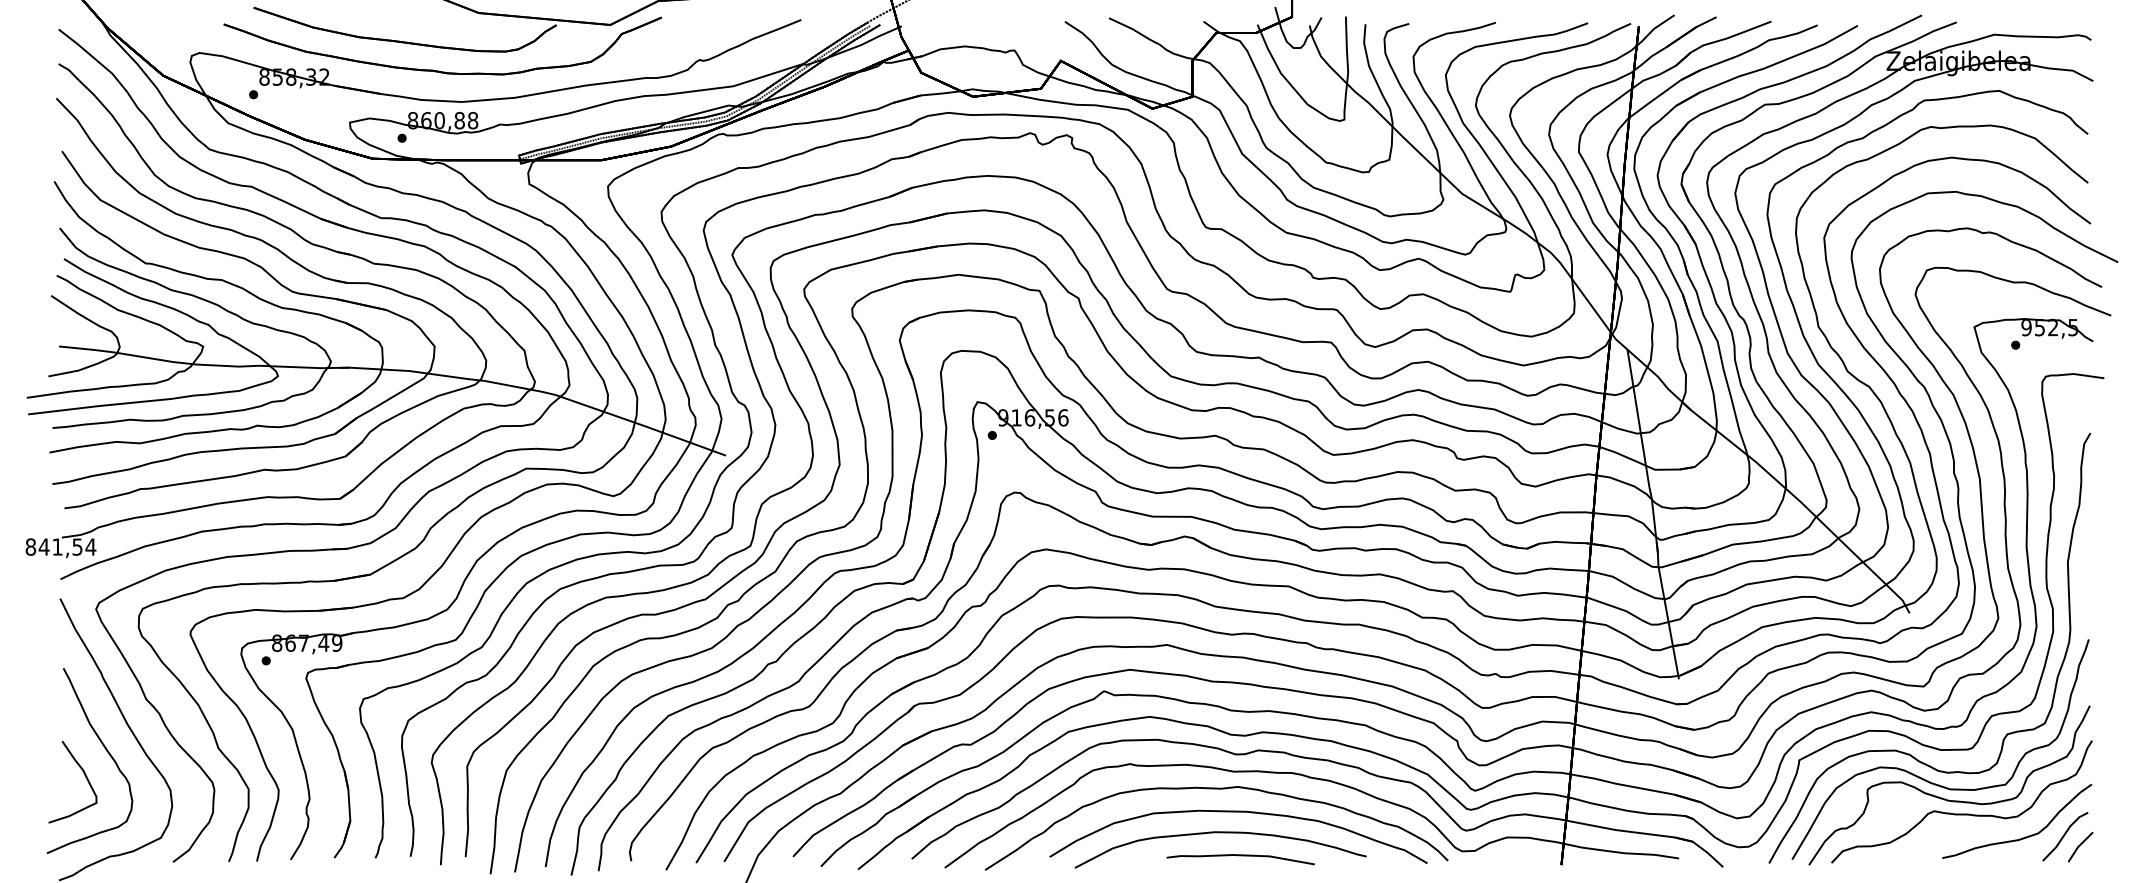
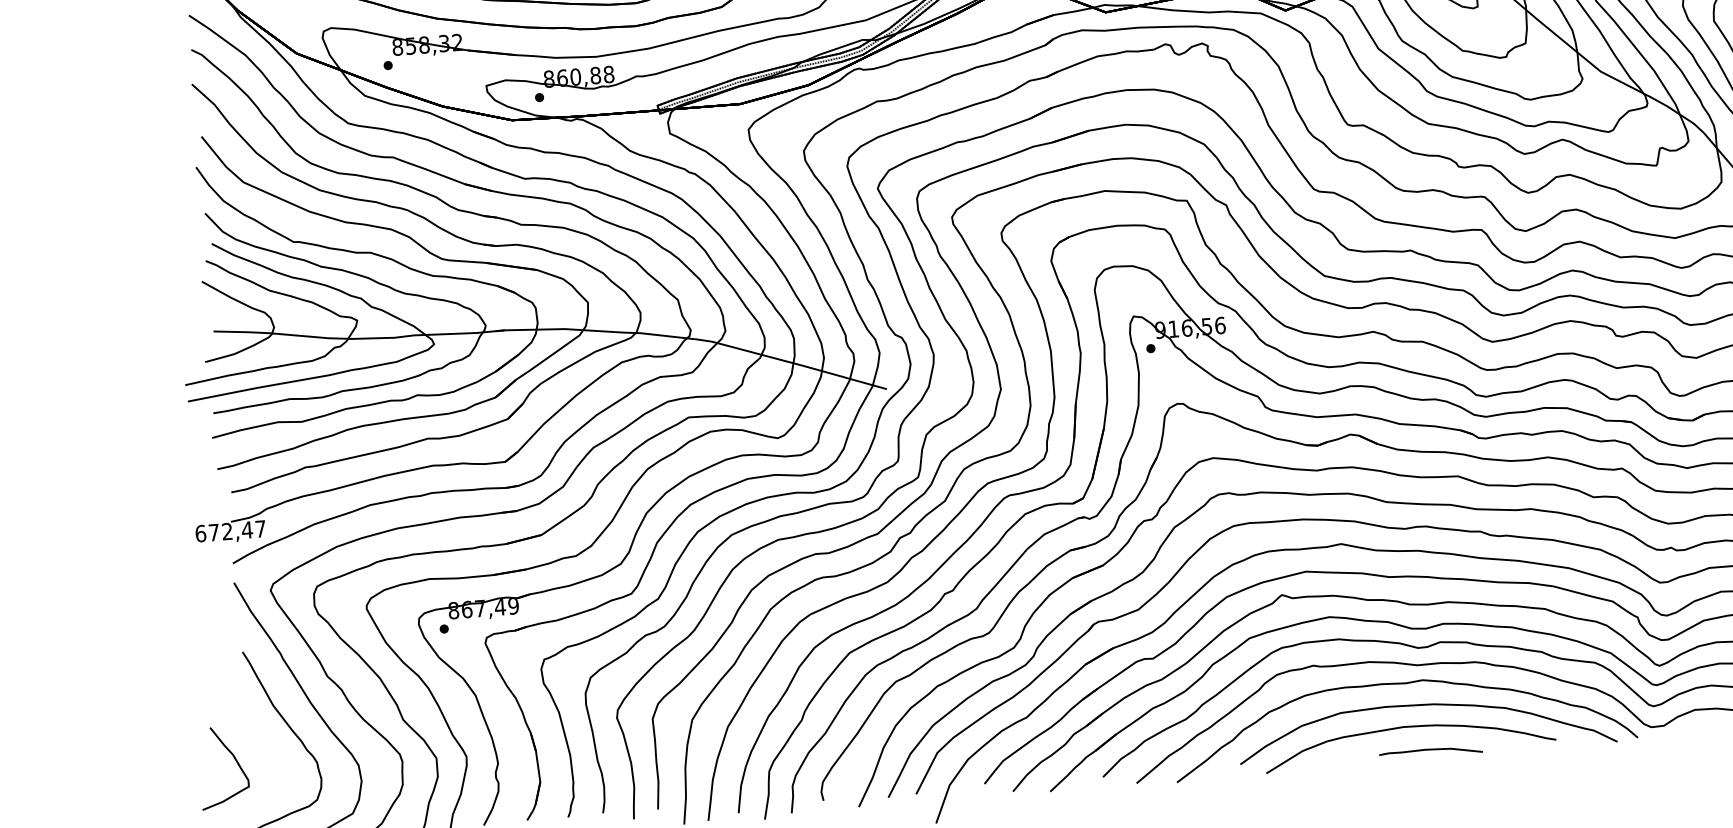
text: (60, 546) -> (230, 530), 841,54 -> 672,47
curve: (84, 775) -> (234, 760), moved
part: (1240, 859) -> (1430, 752), size x0.7

